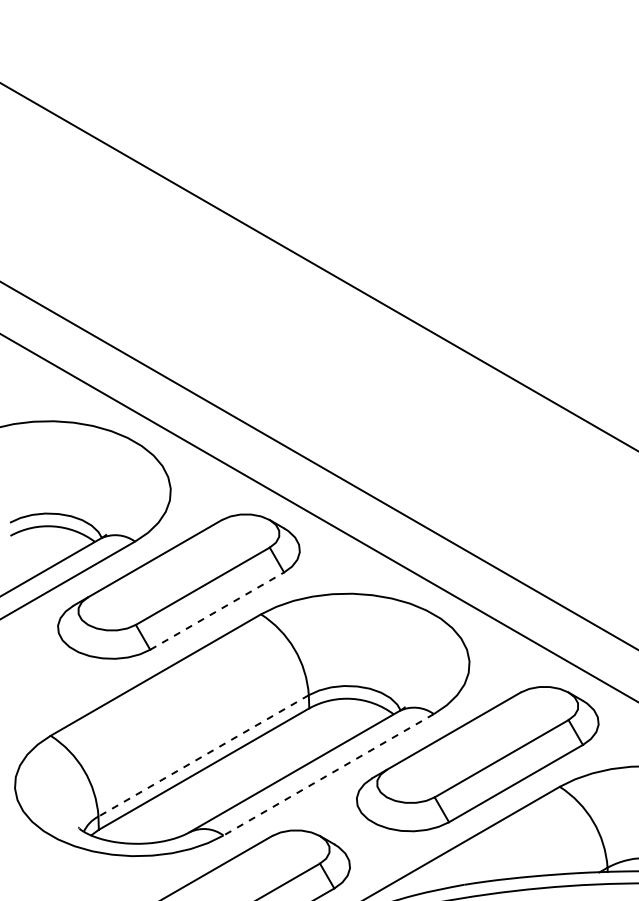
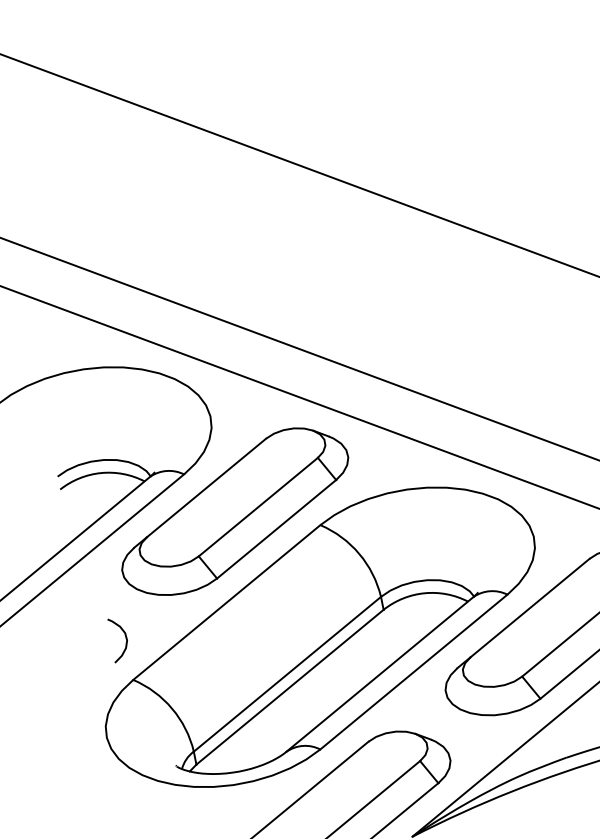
line: (217, 610) -> (276, 528), dashed -> solid
curve: (49, 691) -> (124, 636), added
line: (203, 756) -> (287, 674), dashed -> solid
line: (328, 775) -> (413, 672), dashed -> solid

